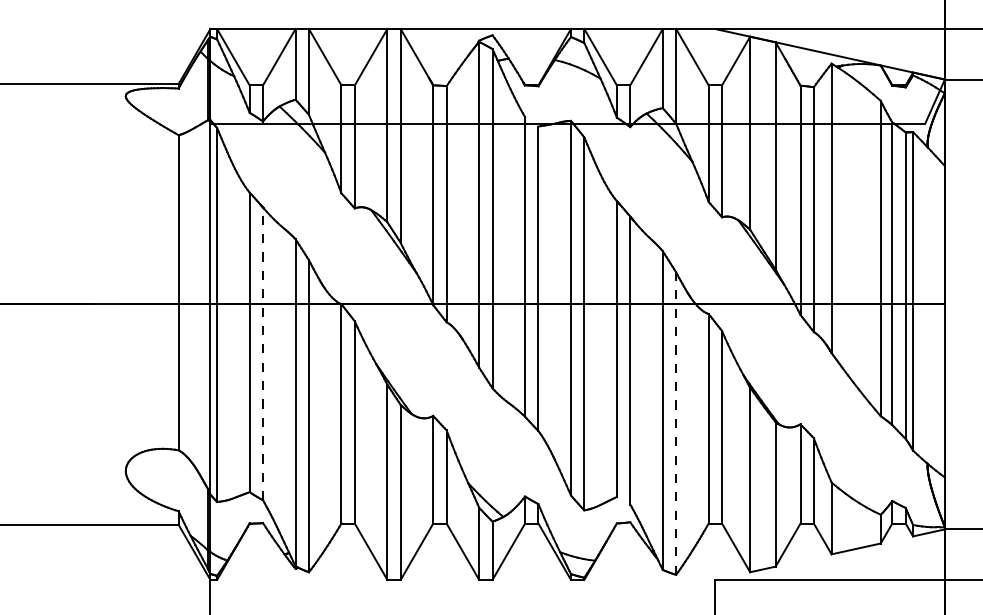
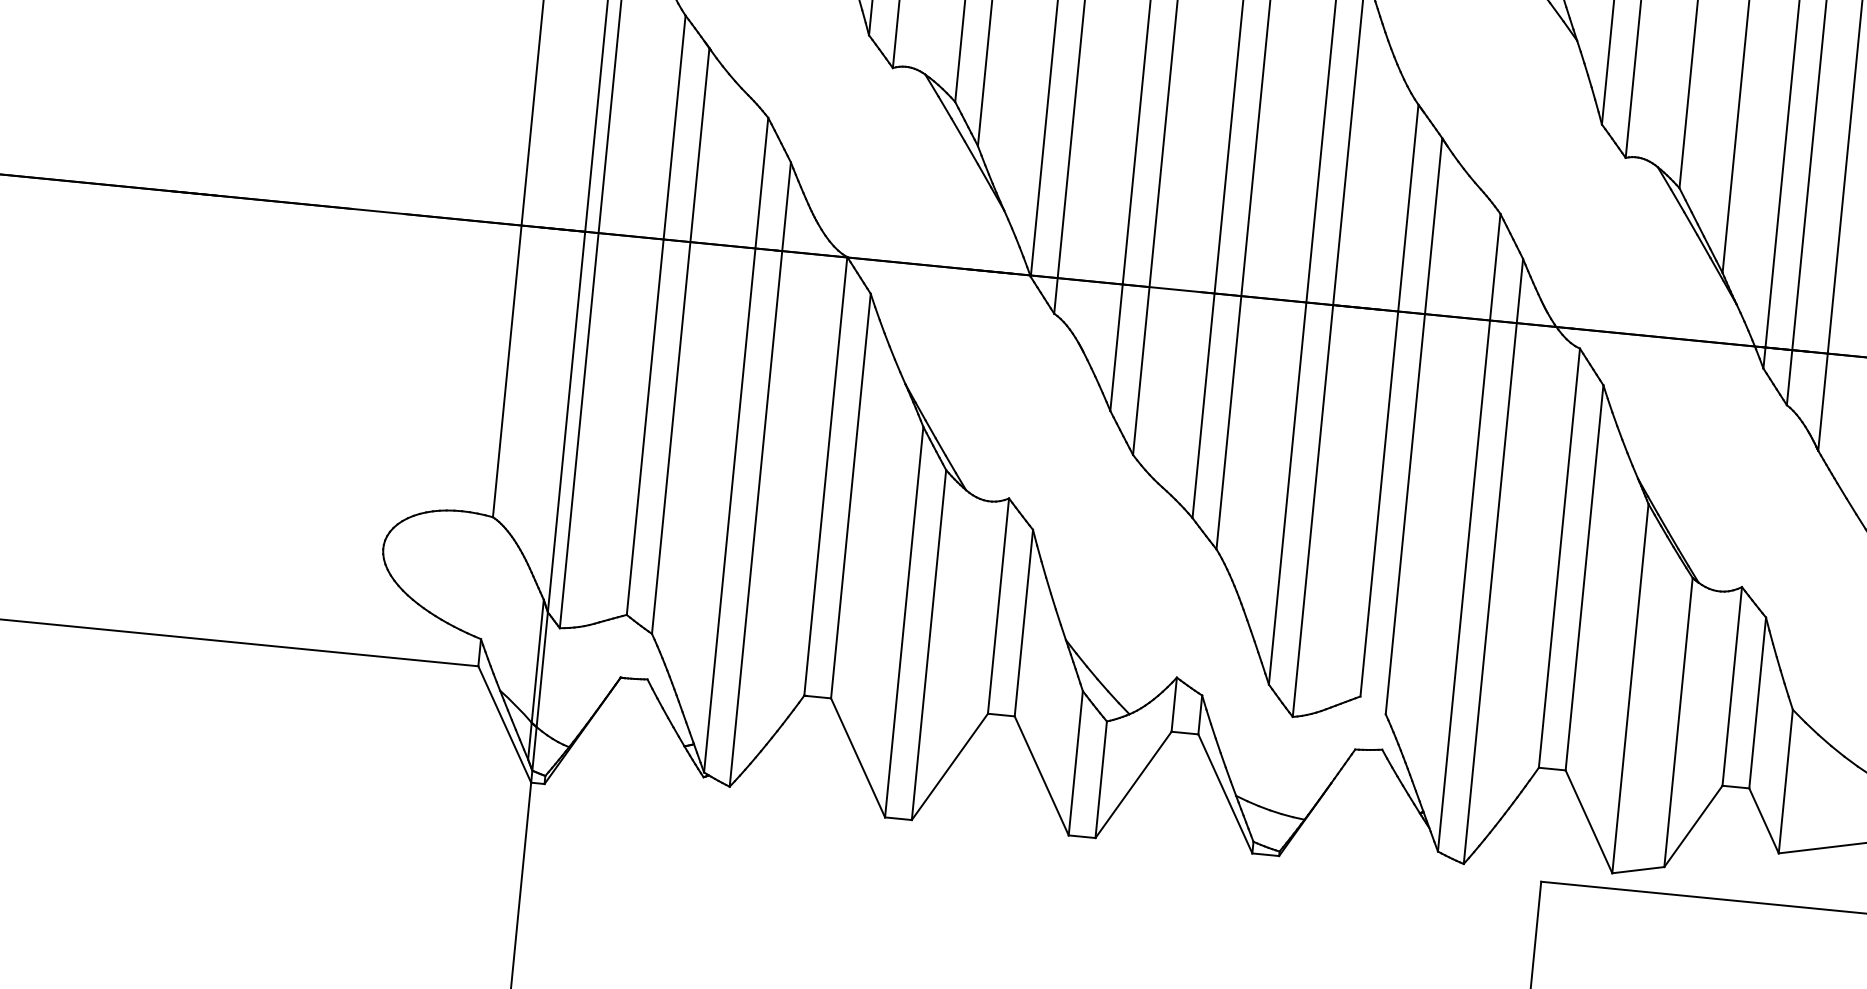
line: (263, 353) -> (681, 340), dashed -> solid
line: (676, 423) -> (1494, 561), dashed -> solid

